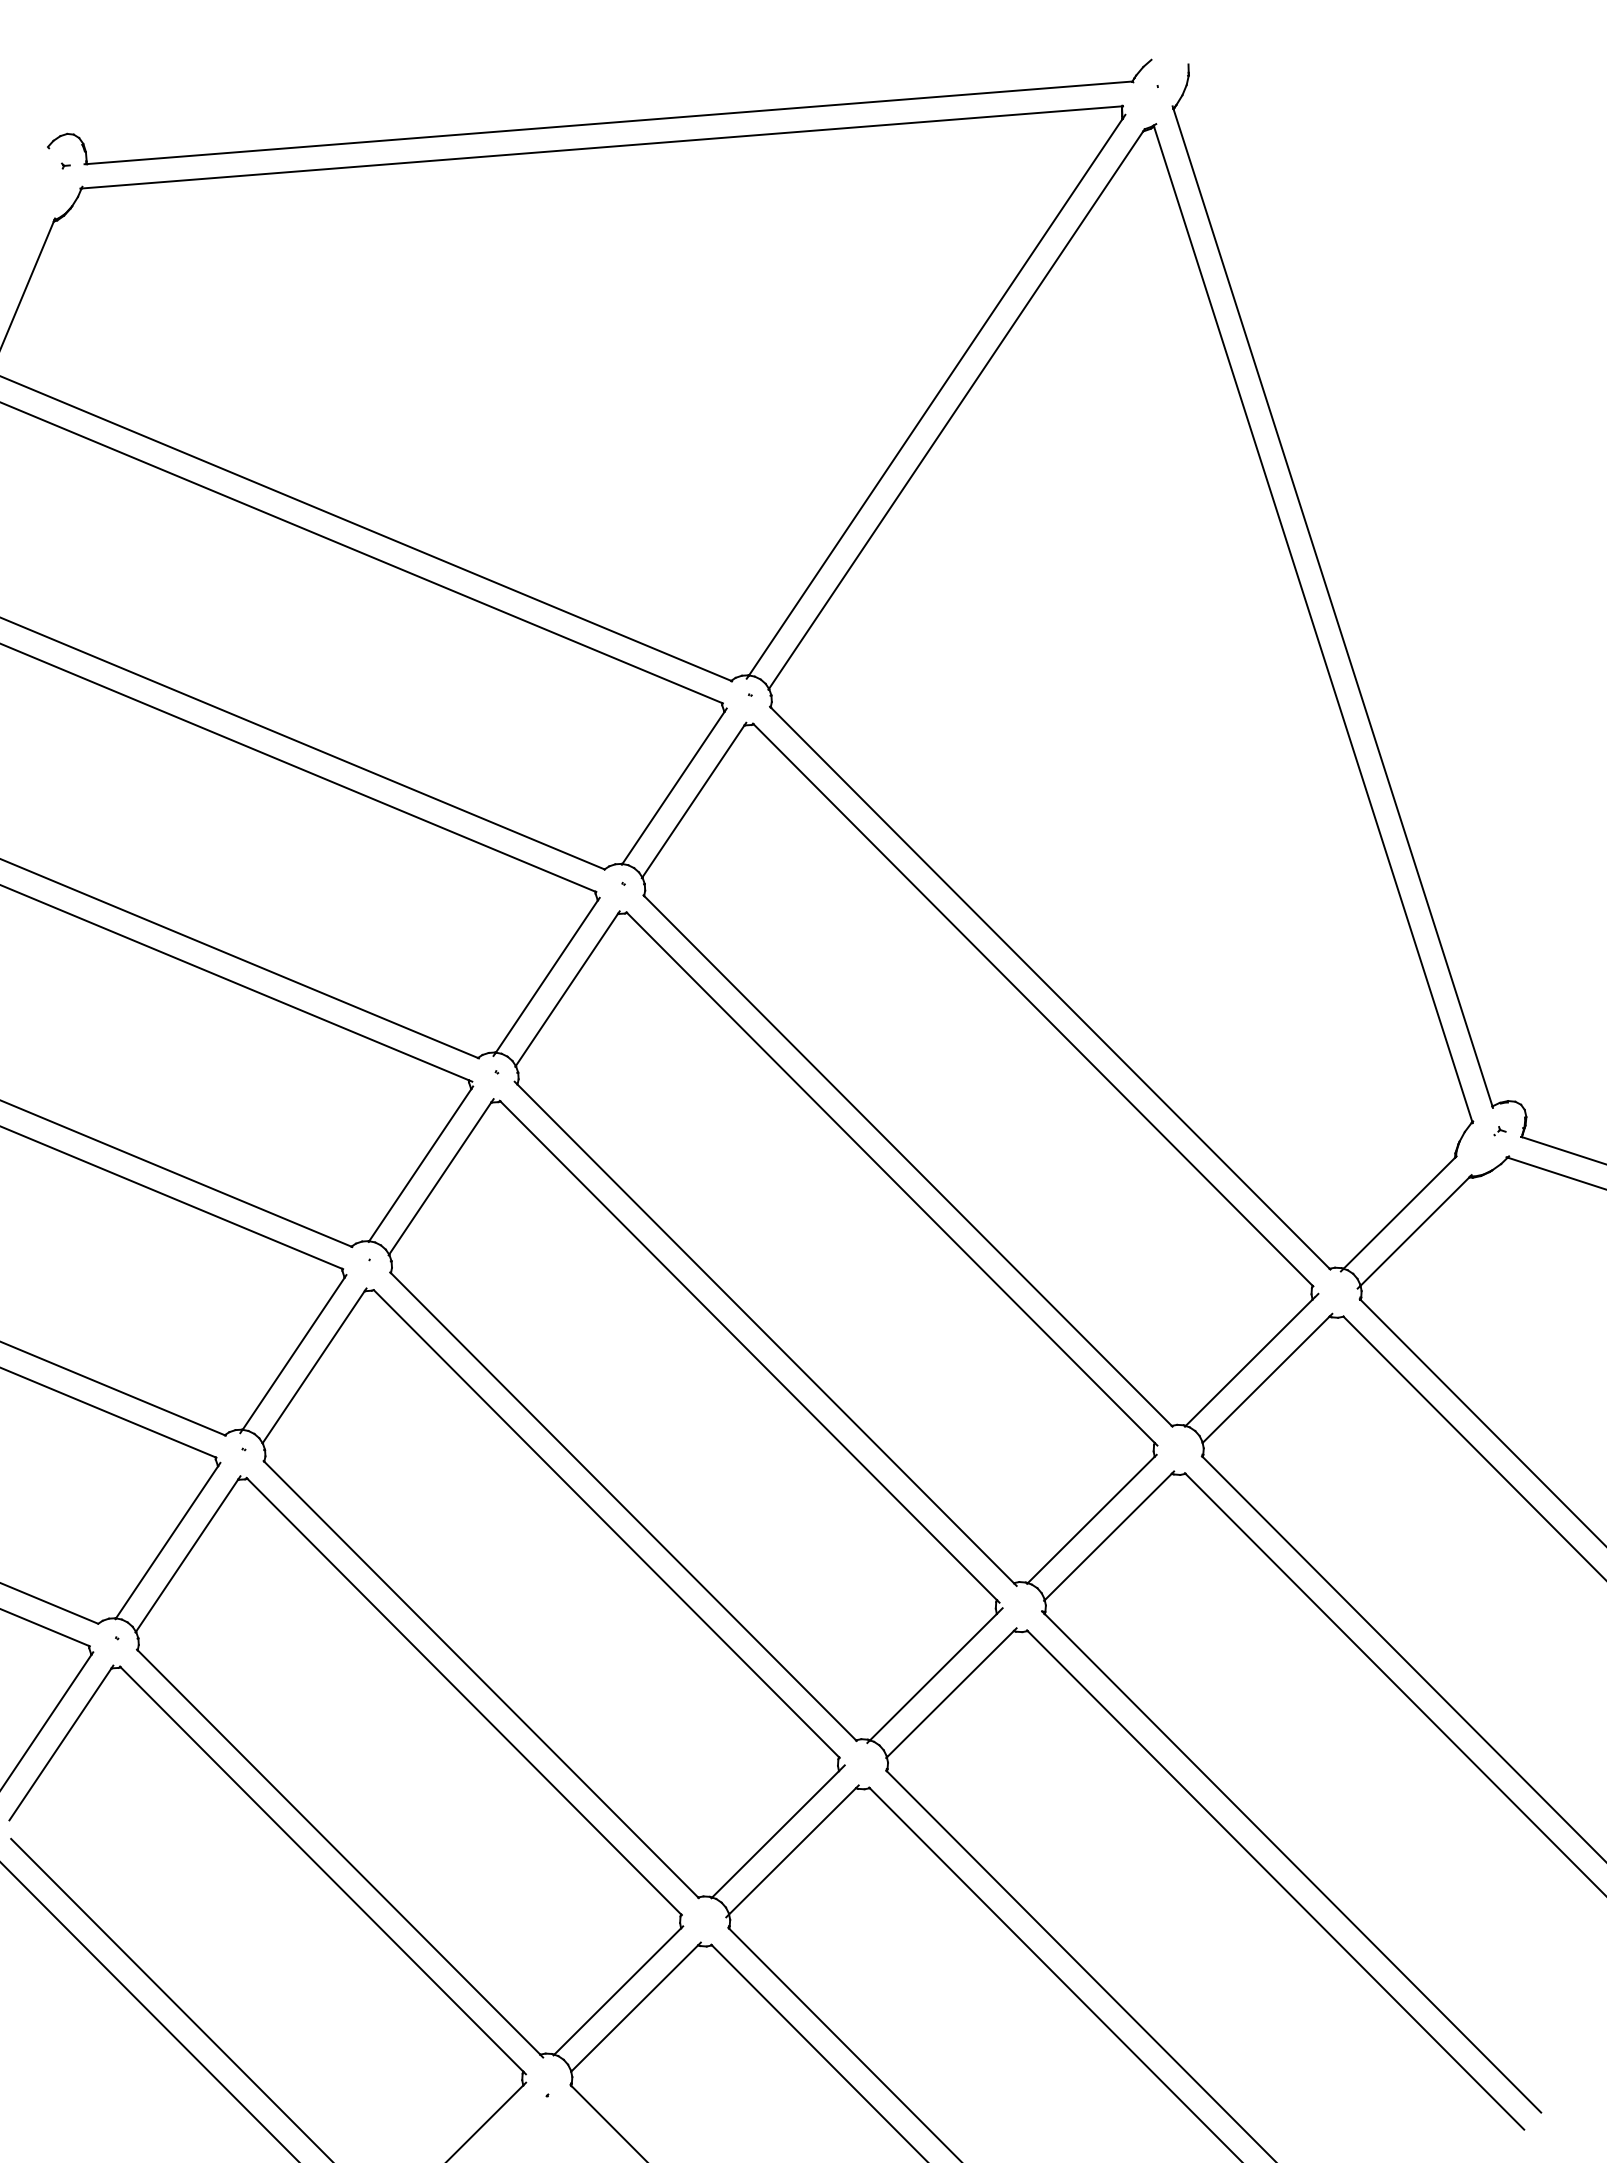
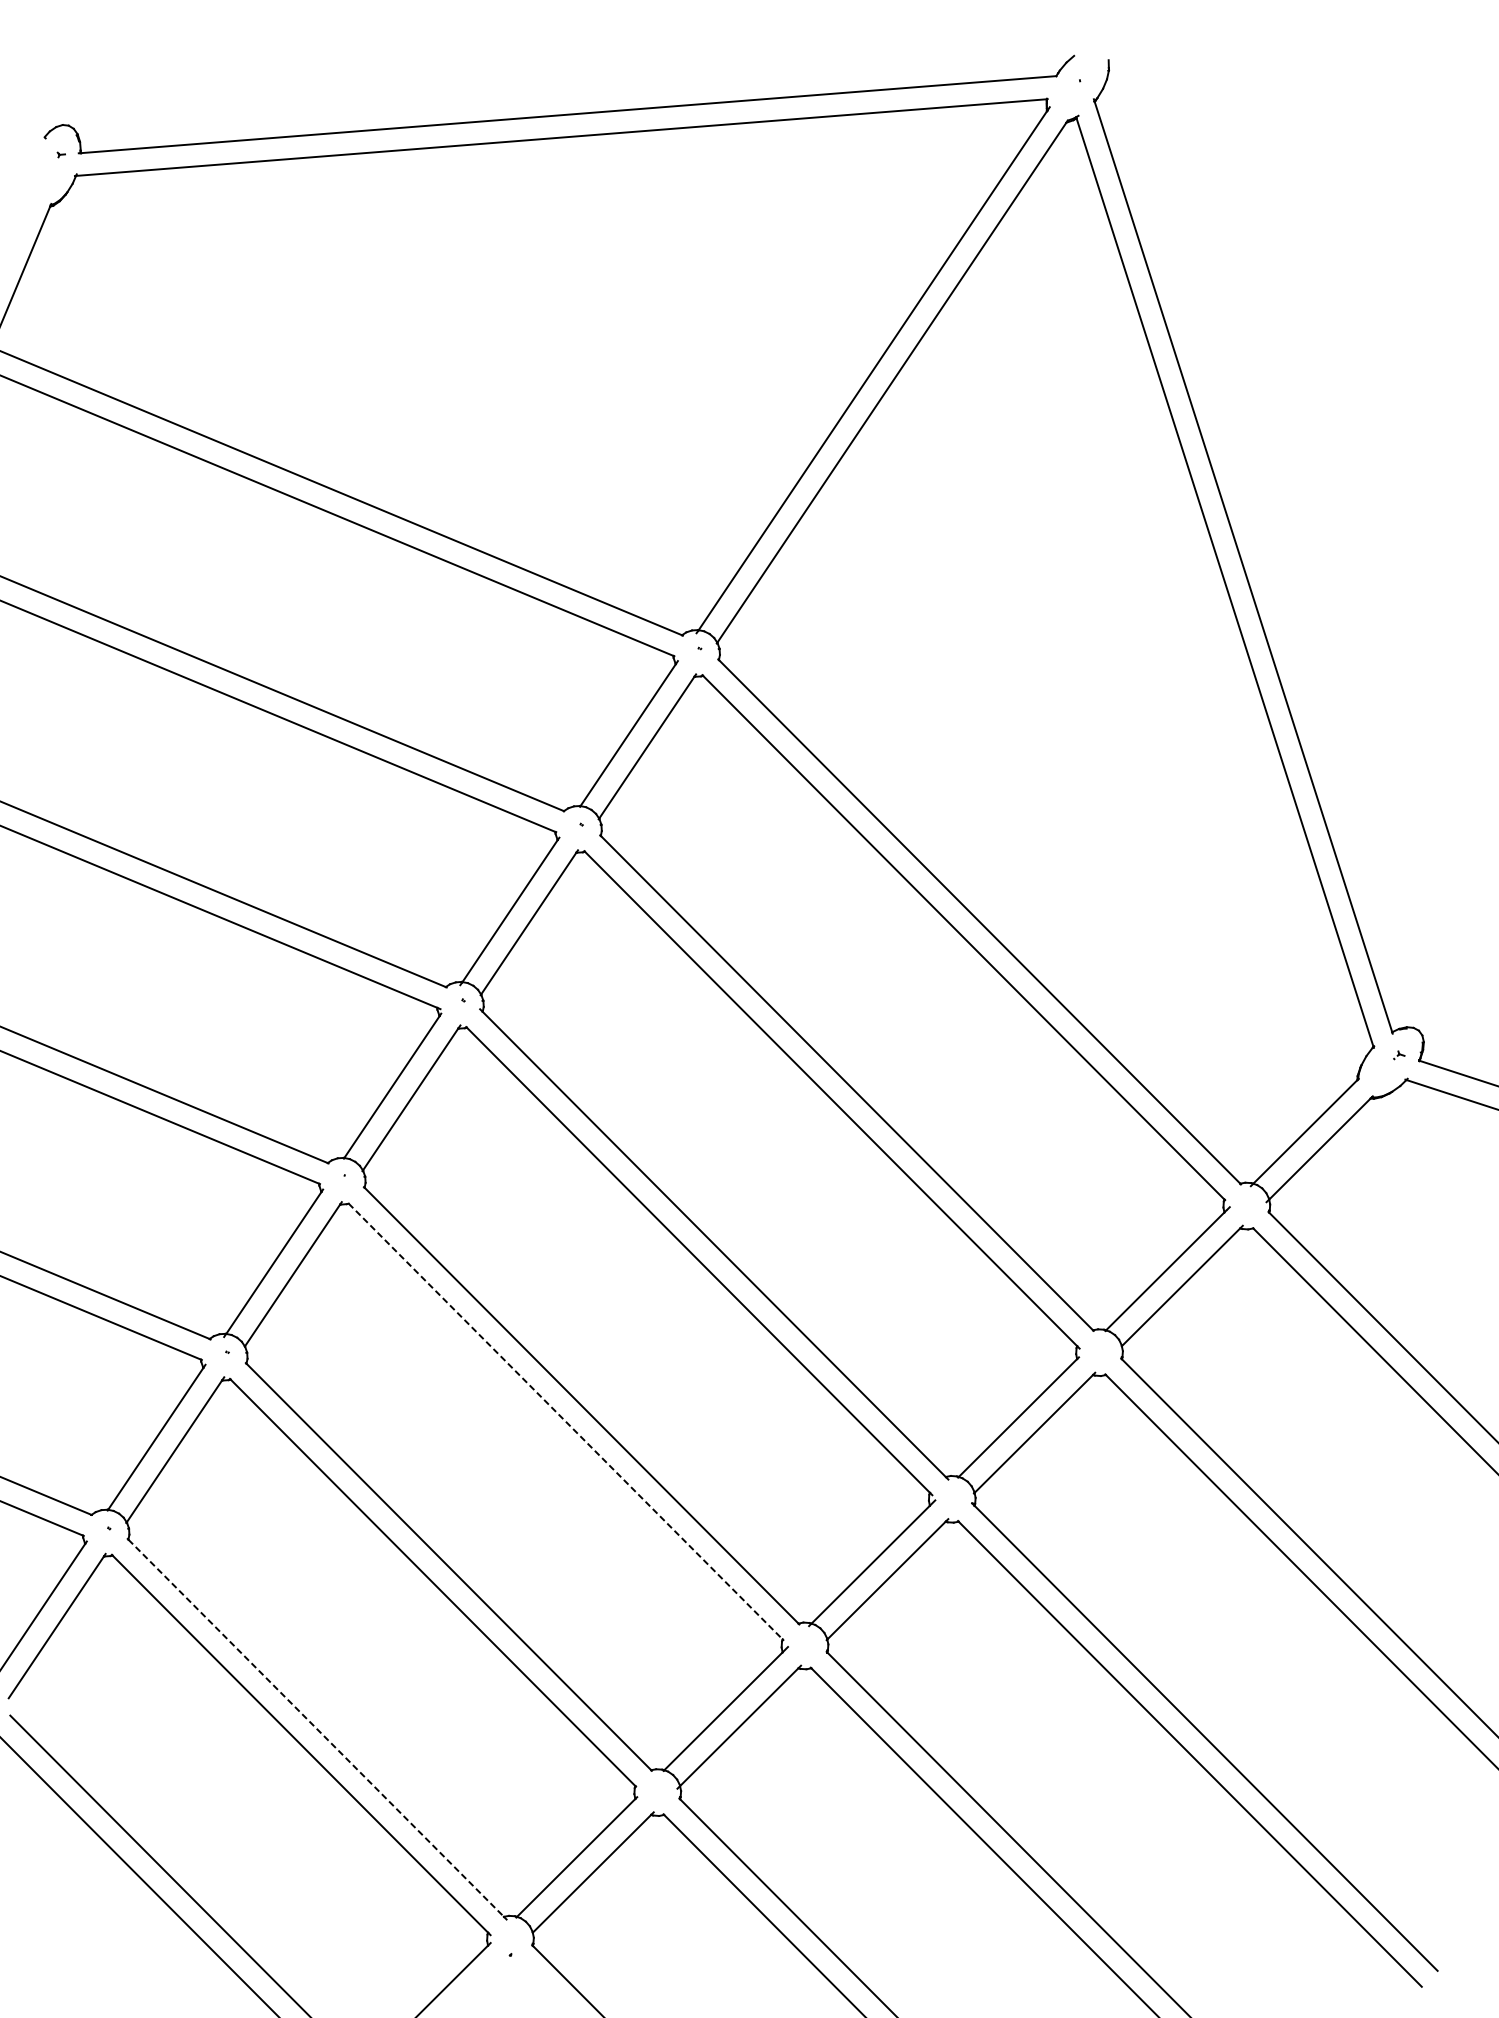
line: (606, 1523) -> (565, 1421), solid -> dashed
line: (339, 1852) -> (316, 1728), solid -> dashed

